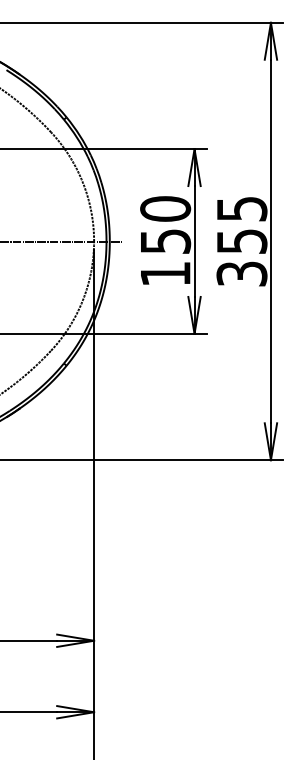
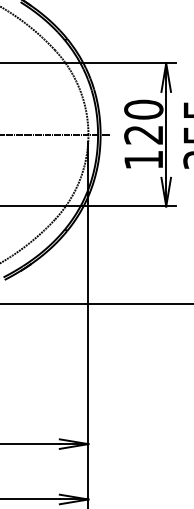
text: (165, 241) -> (143, 134), 150 -> 120

